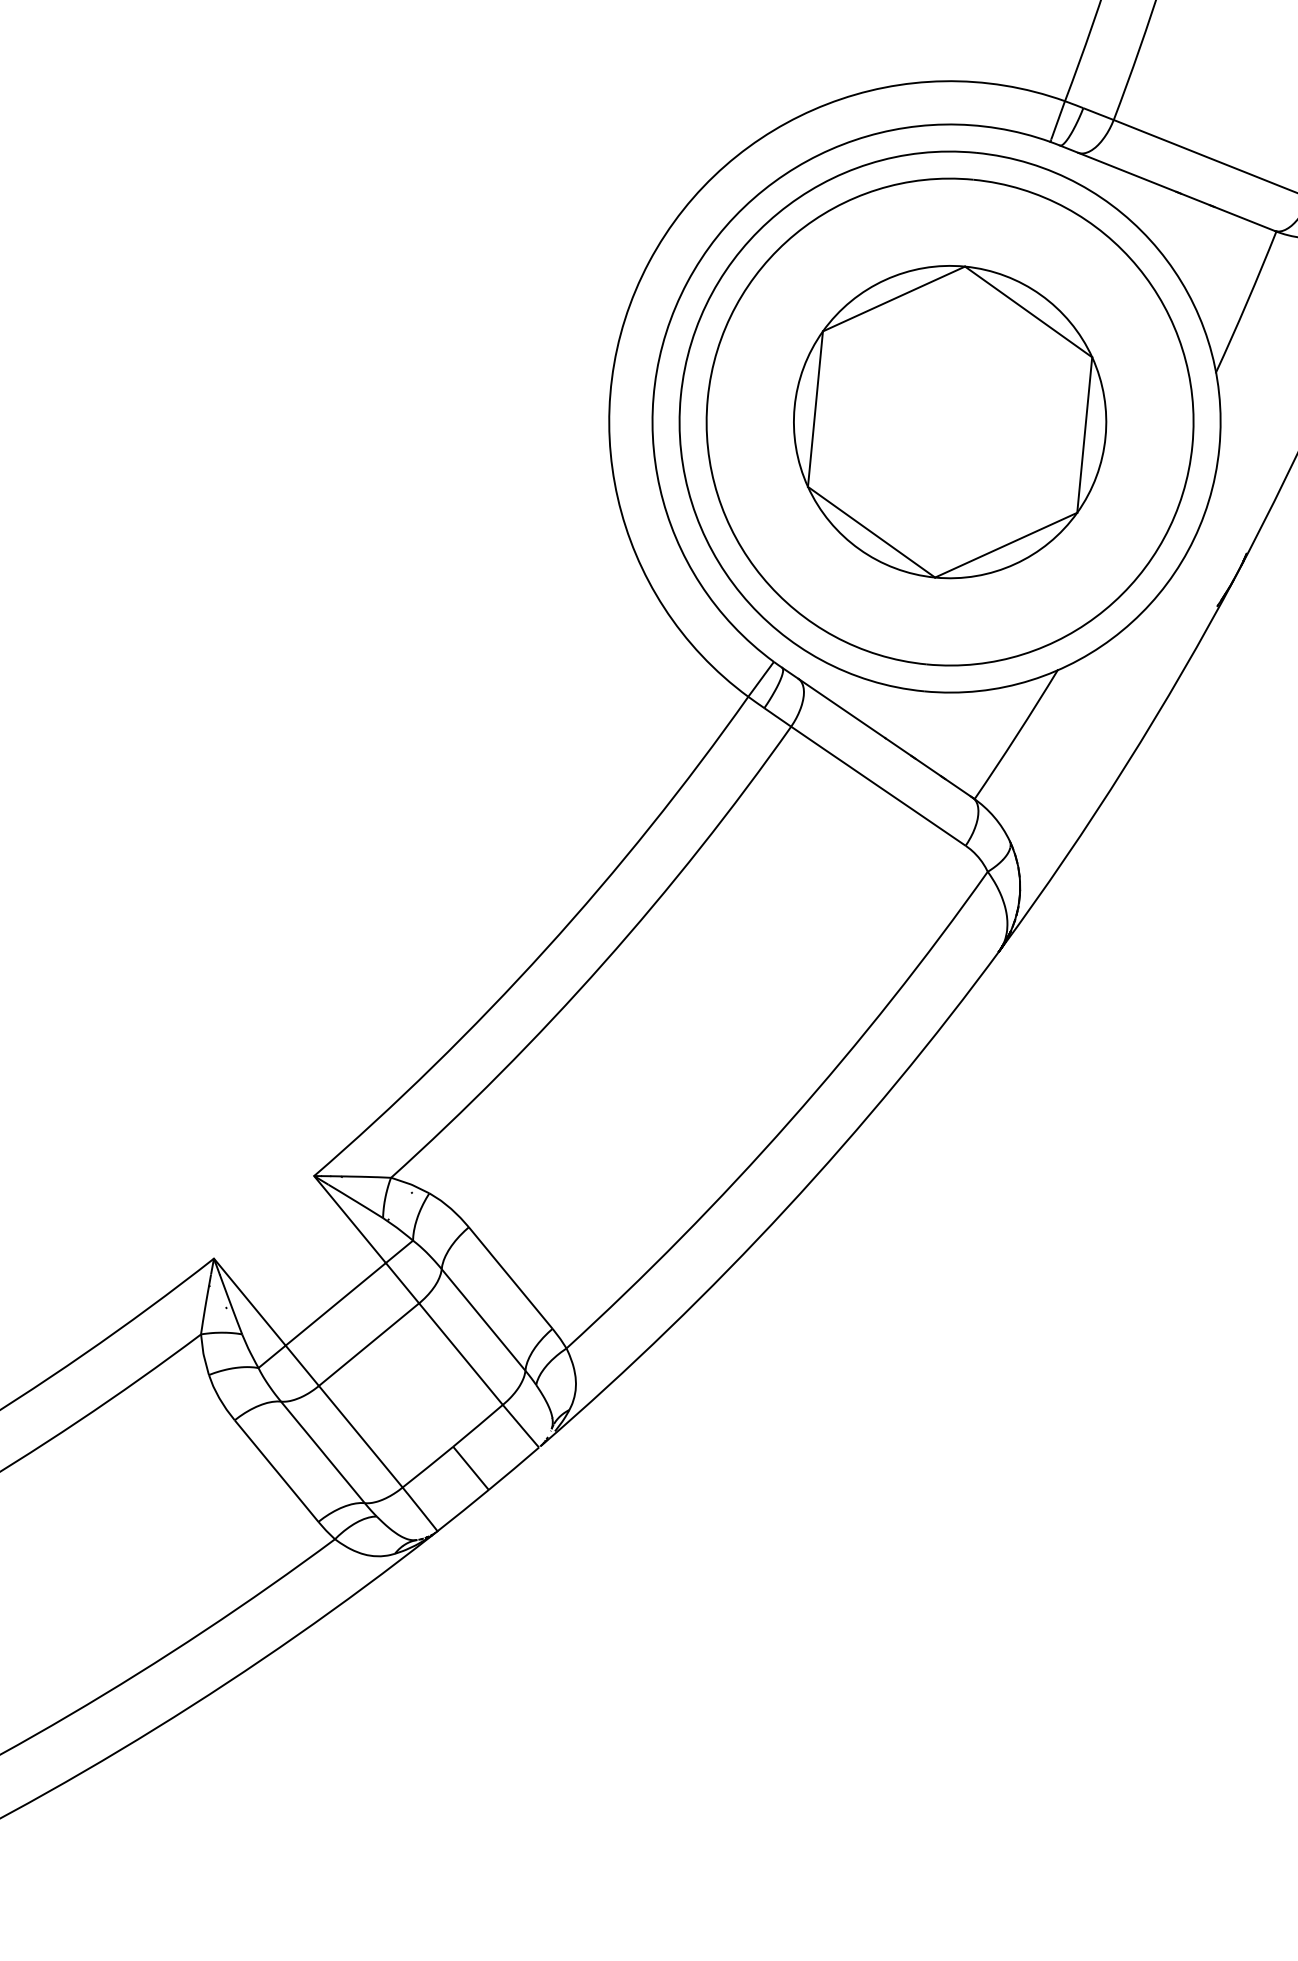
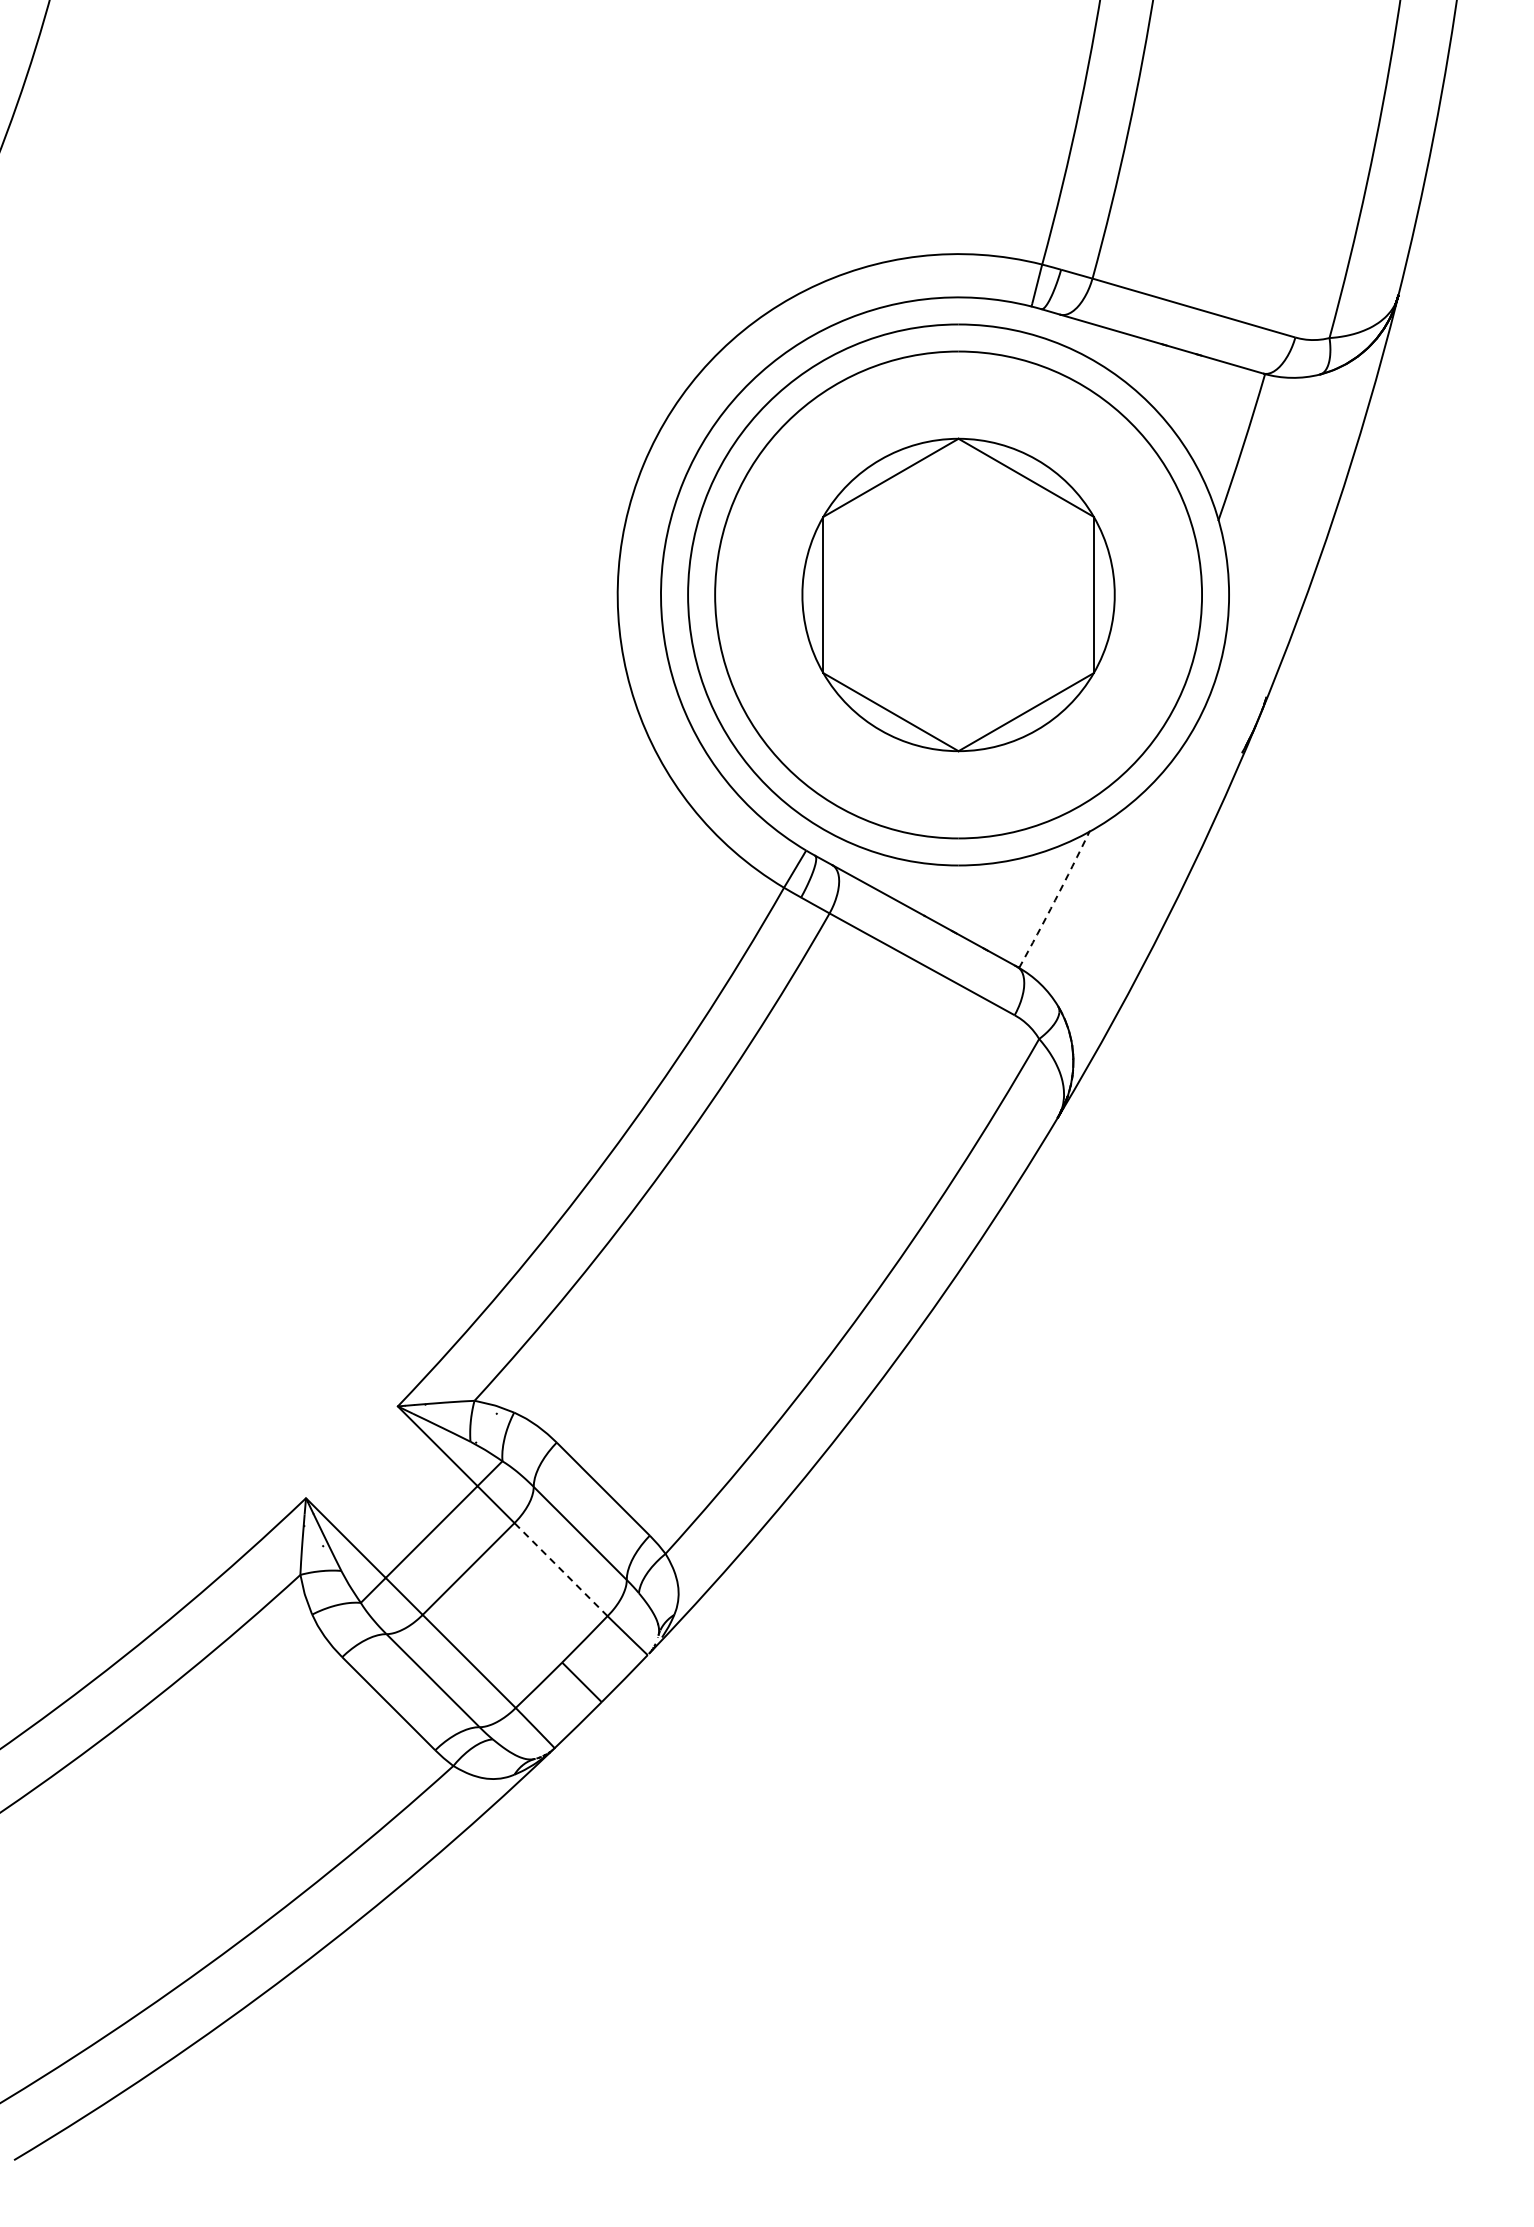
arc: (1017, 735) -> (1055, 900), solid -> dashed
line: (461, 1354) -> (561, 1569), solid -> dashed

